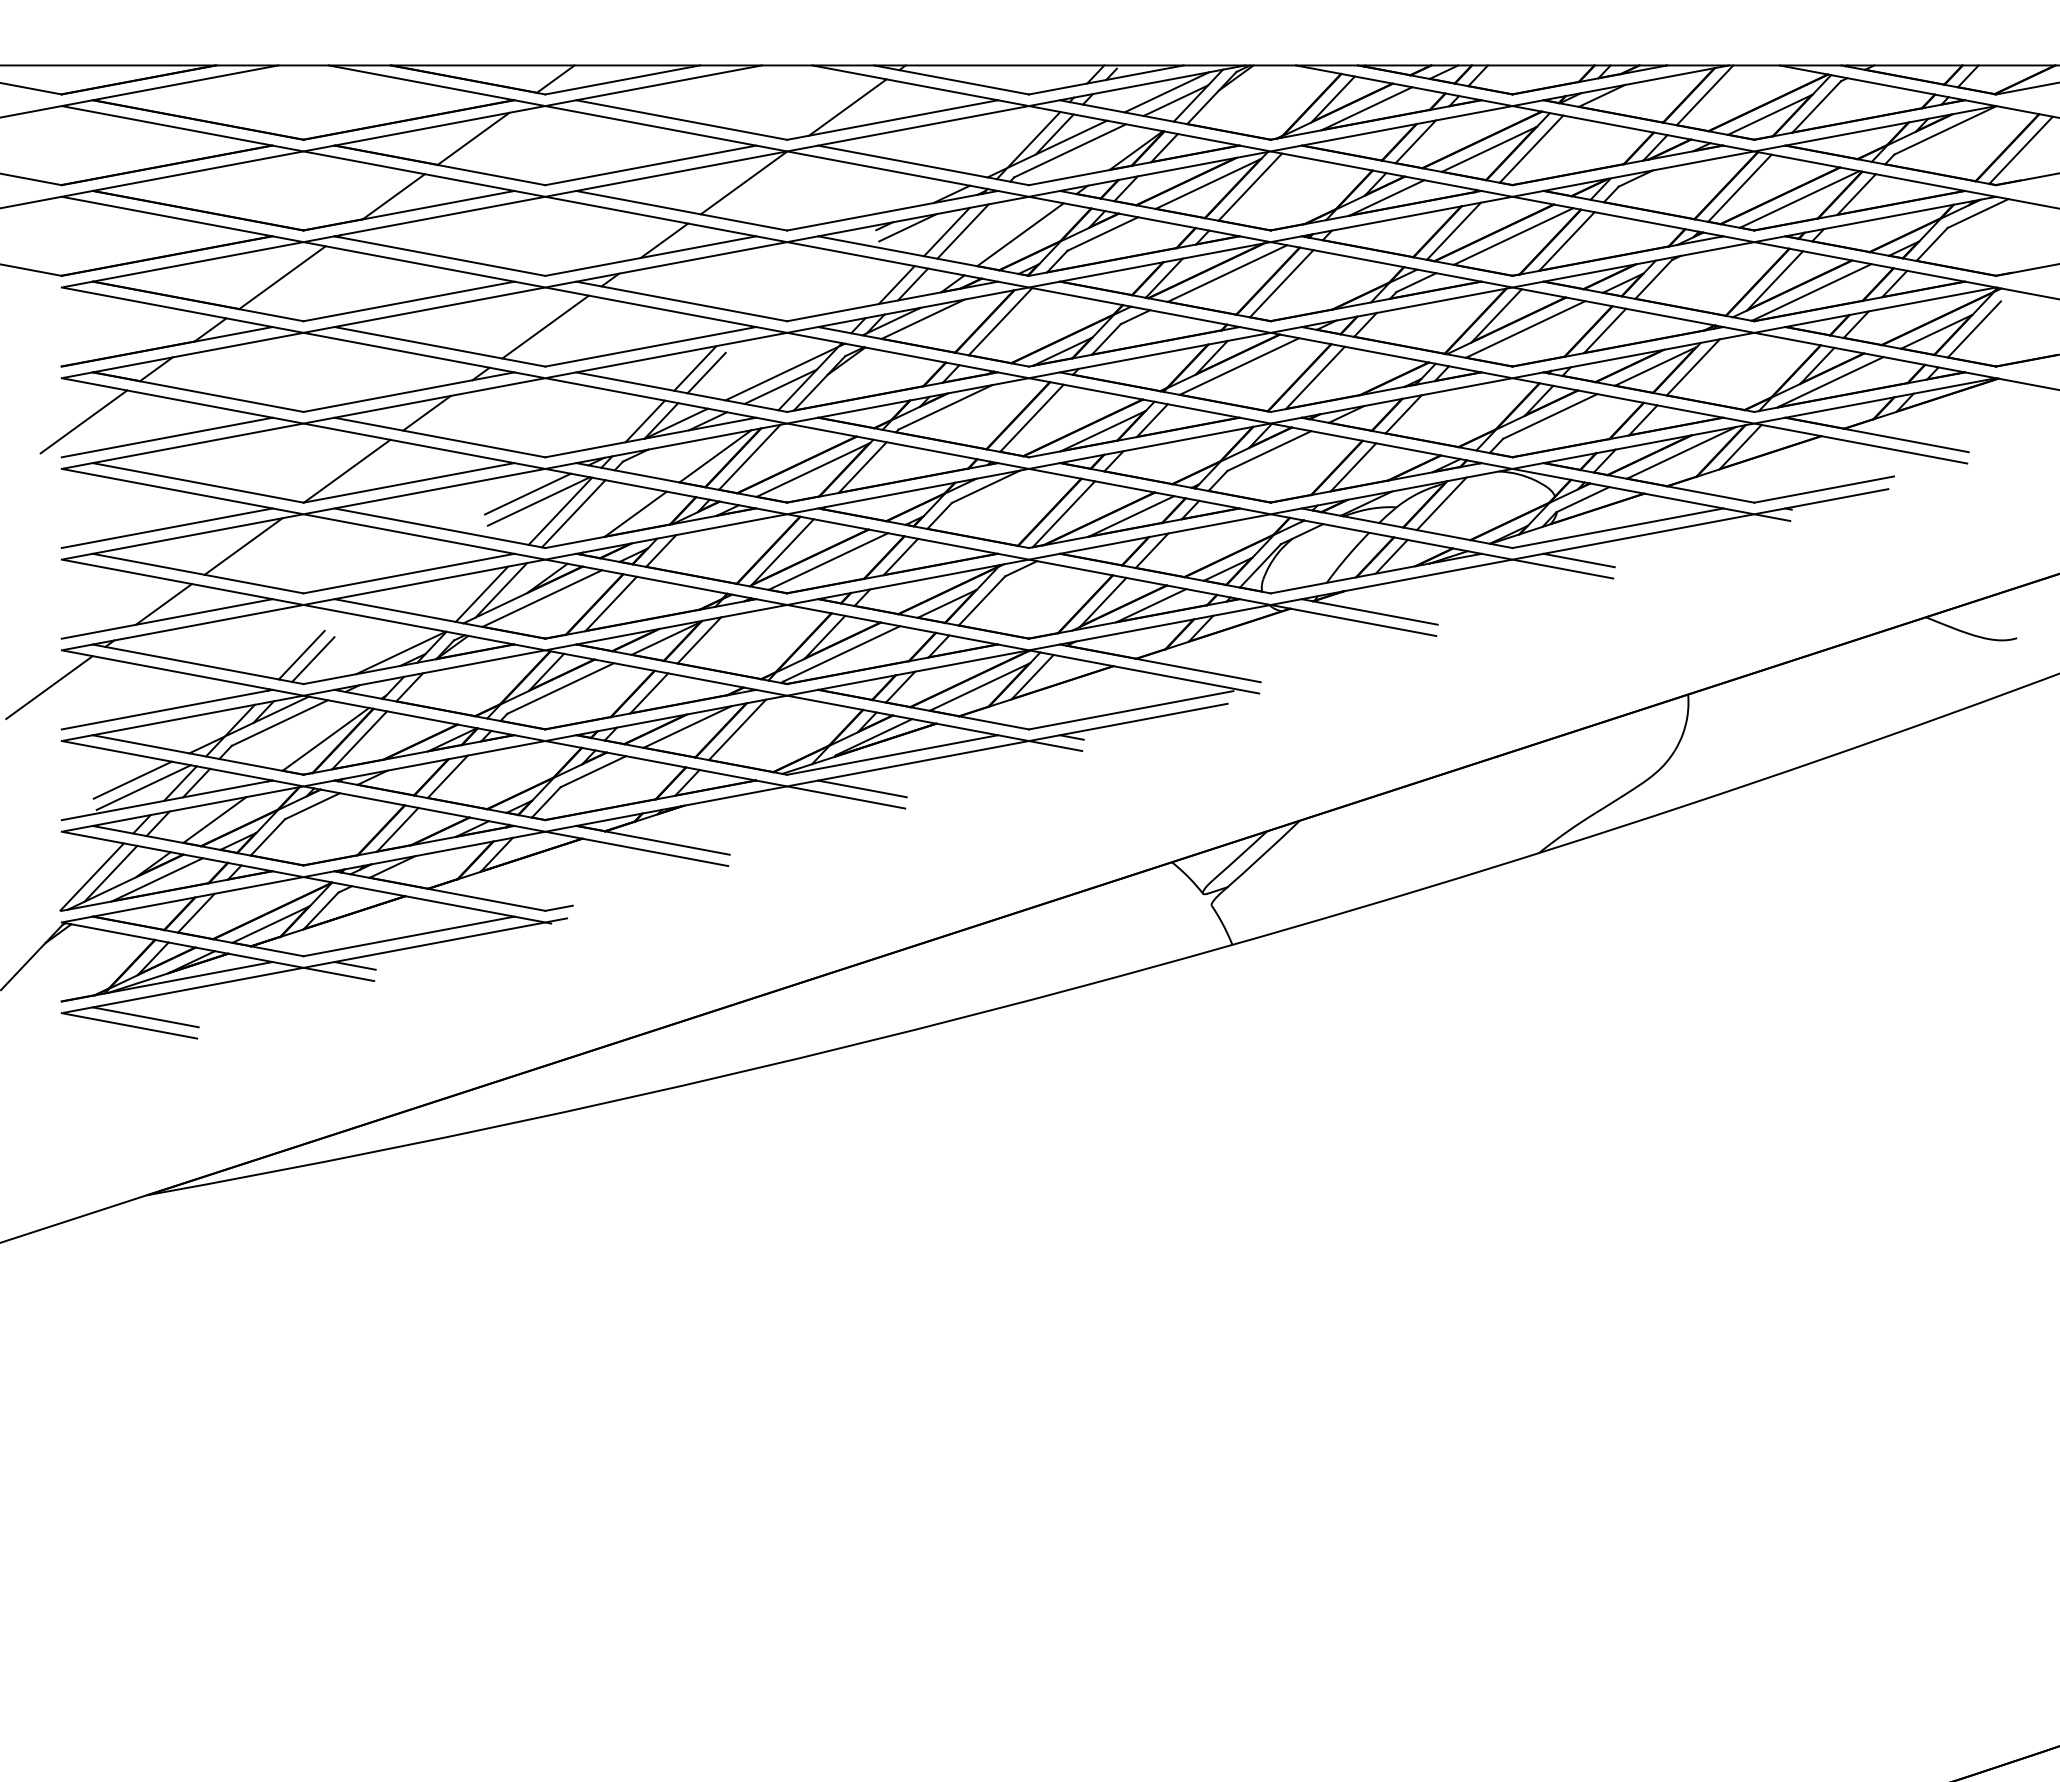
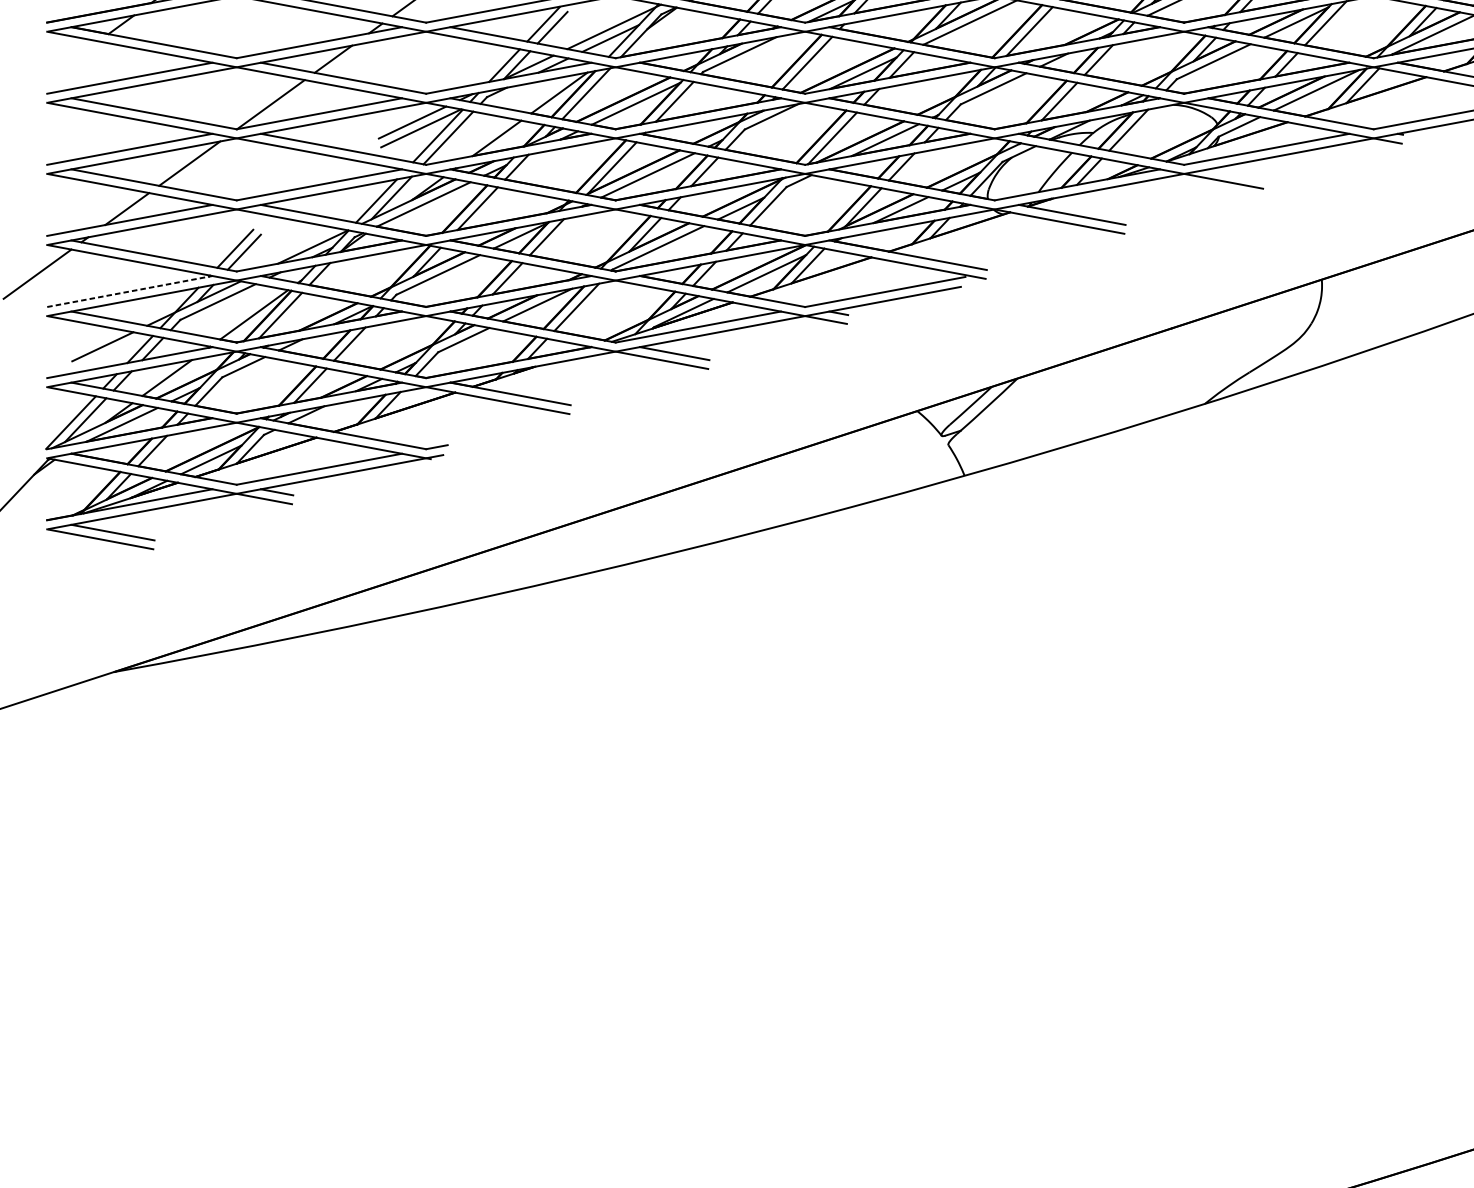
line: (83, 421) -> (64, 65), removed
line: (1578, 560) -> (1235, 174), removed
line: (167, 709) -> (130, 291), solid -> dashed
line: (143, 787) -> (111, 352), removed

